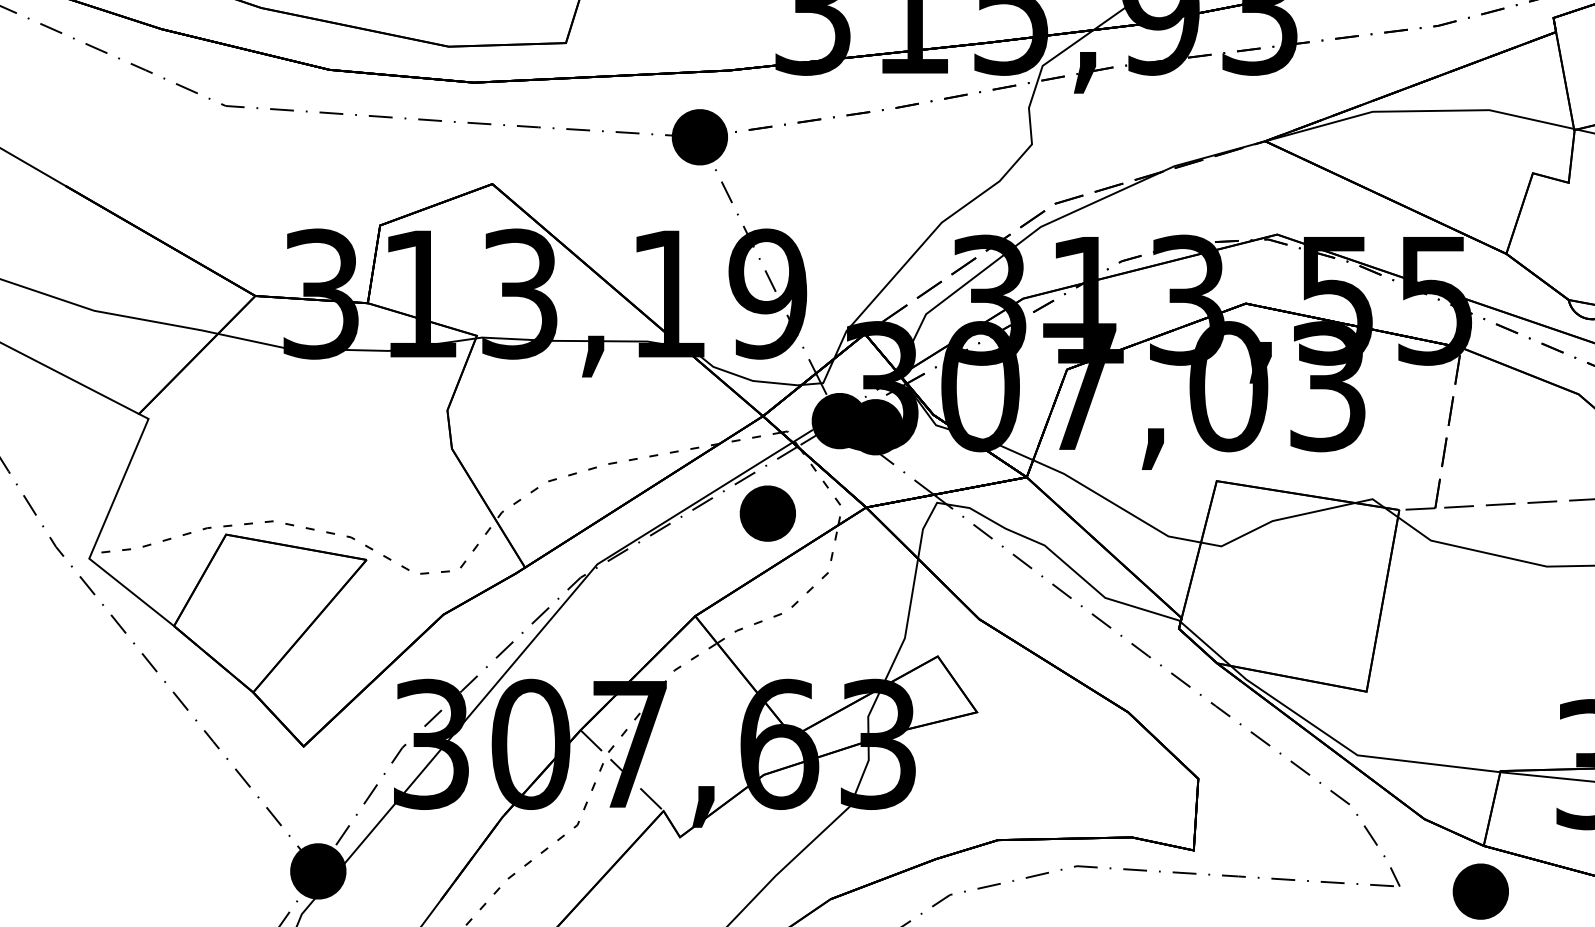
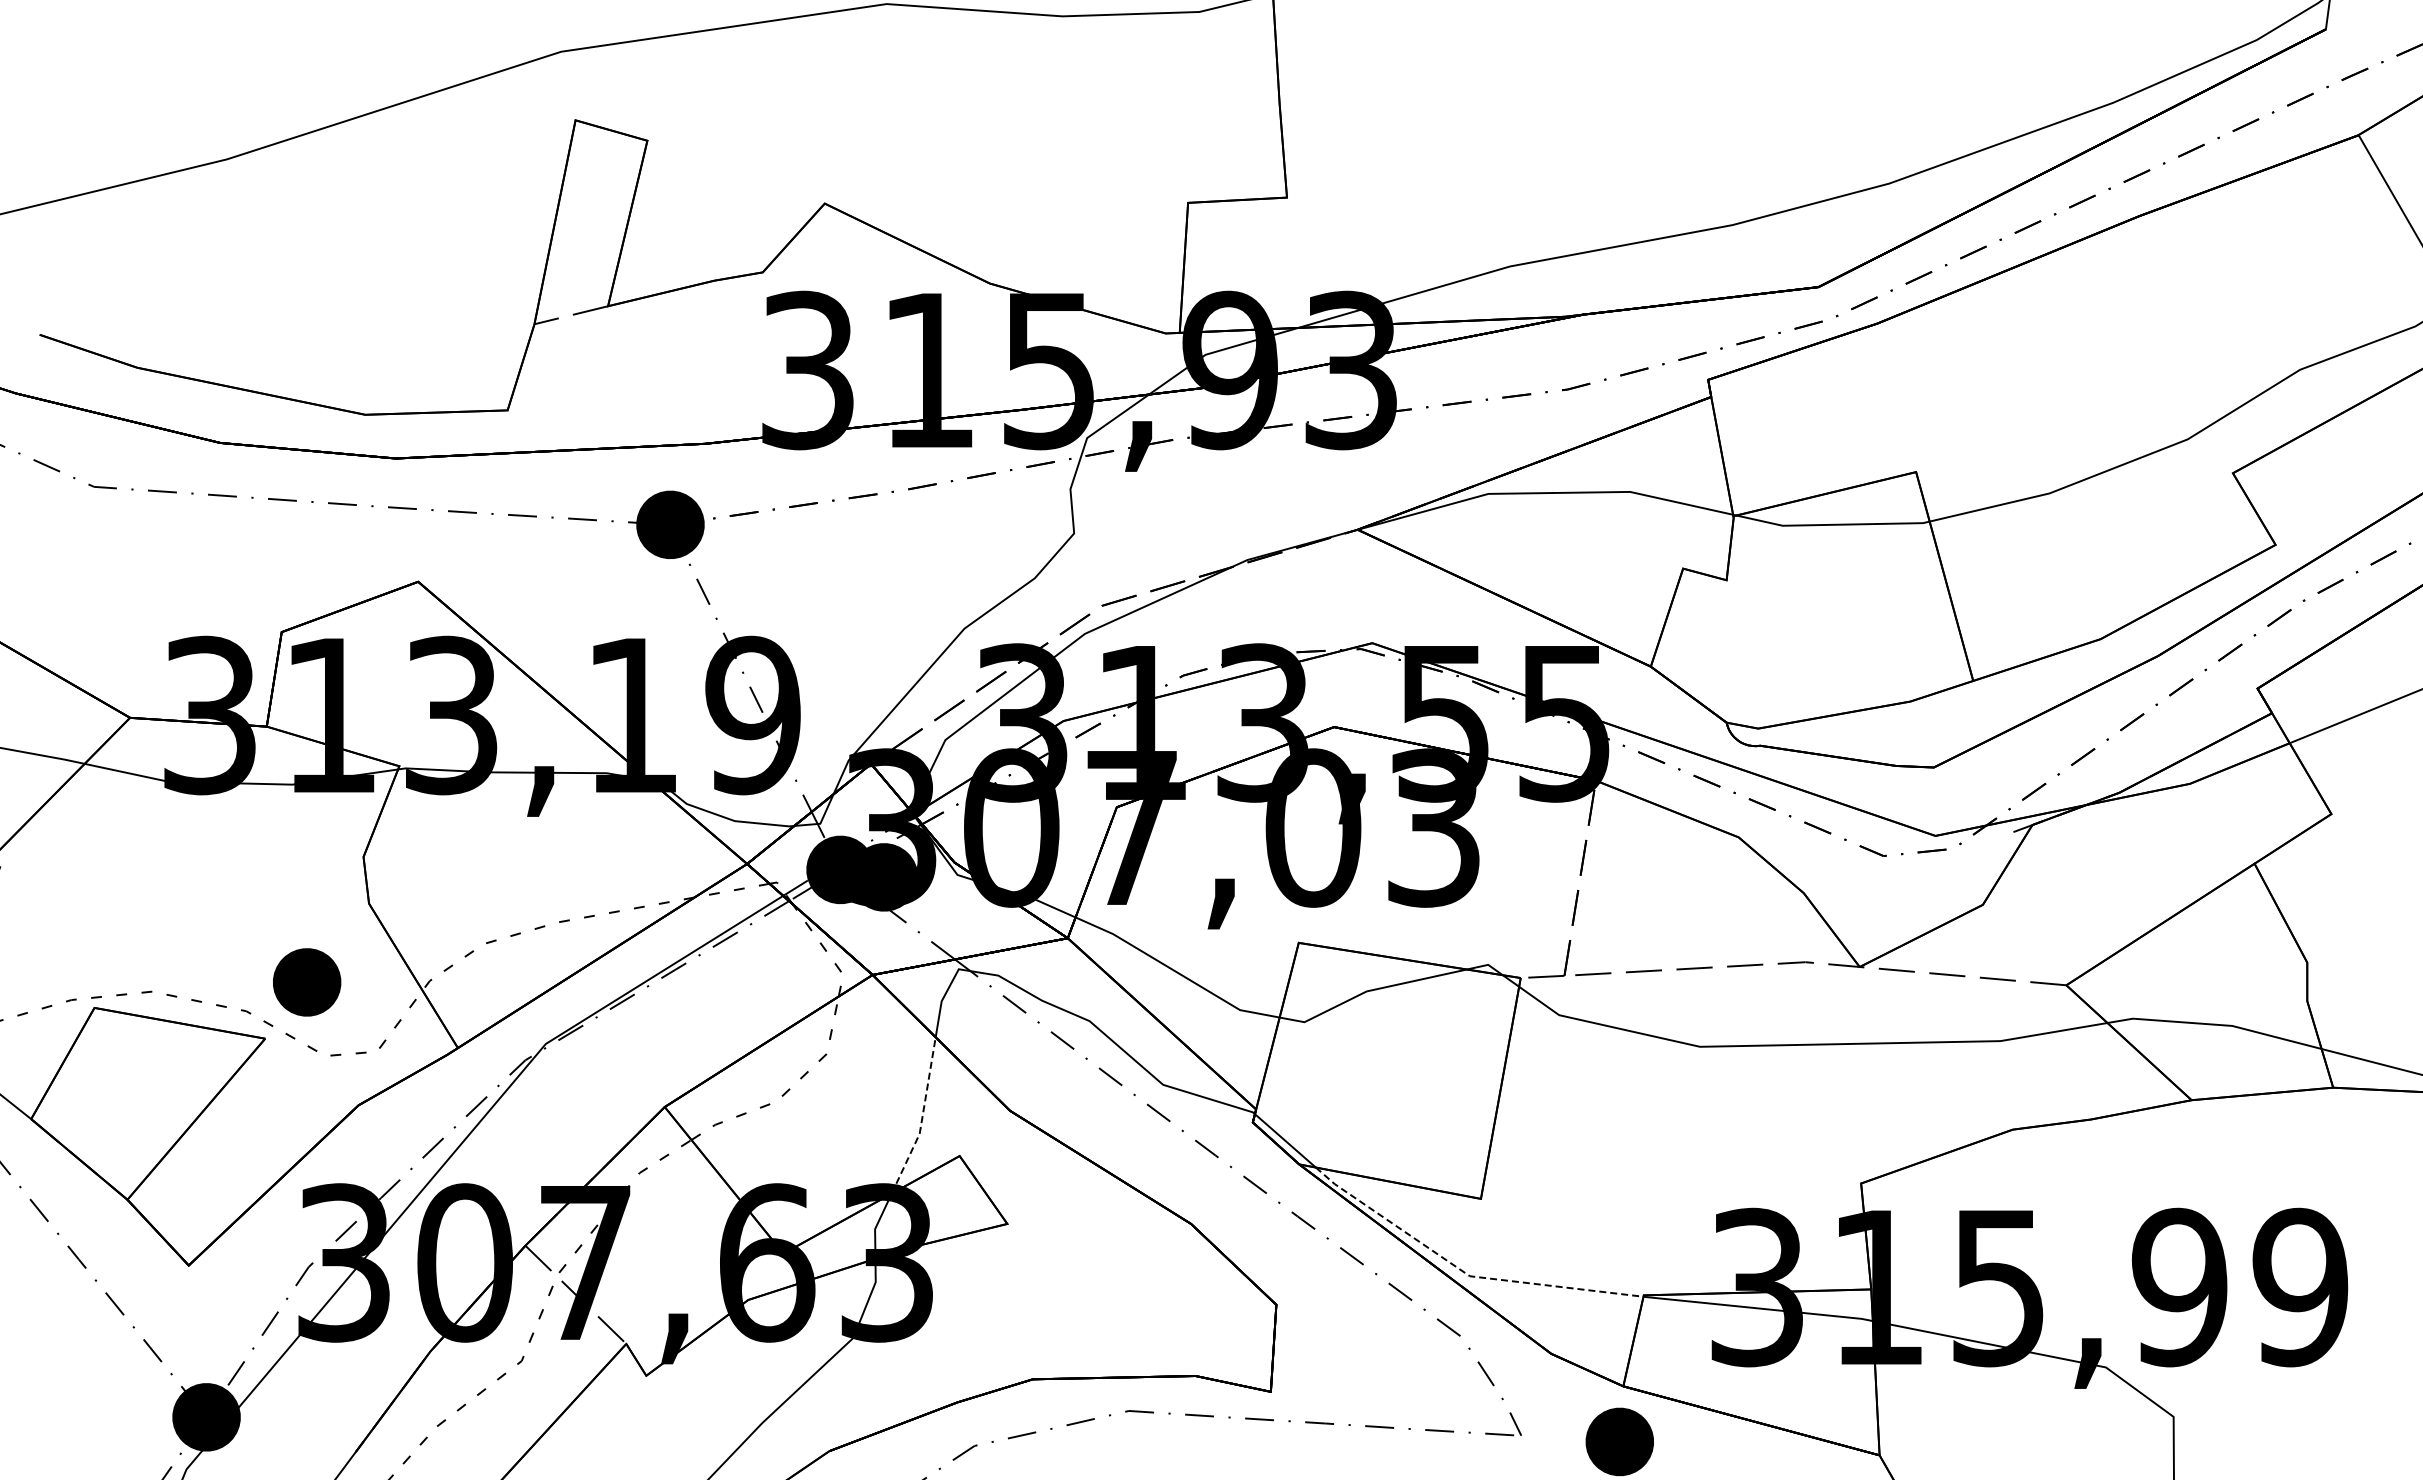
part: (768, 513) -> (307, 982), moved
line: (907, 626) -> (922, 1119), solid -> dashed
line: (1353, 752) -> (1464, 1272), solid -> dashed

